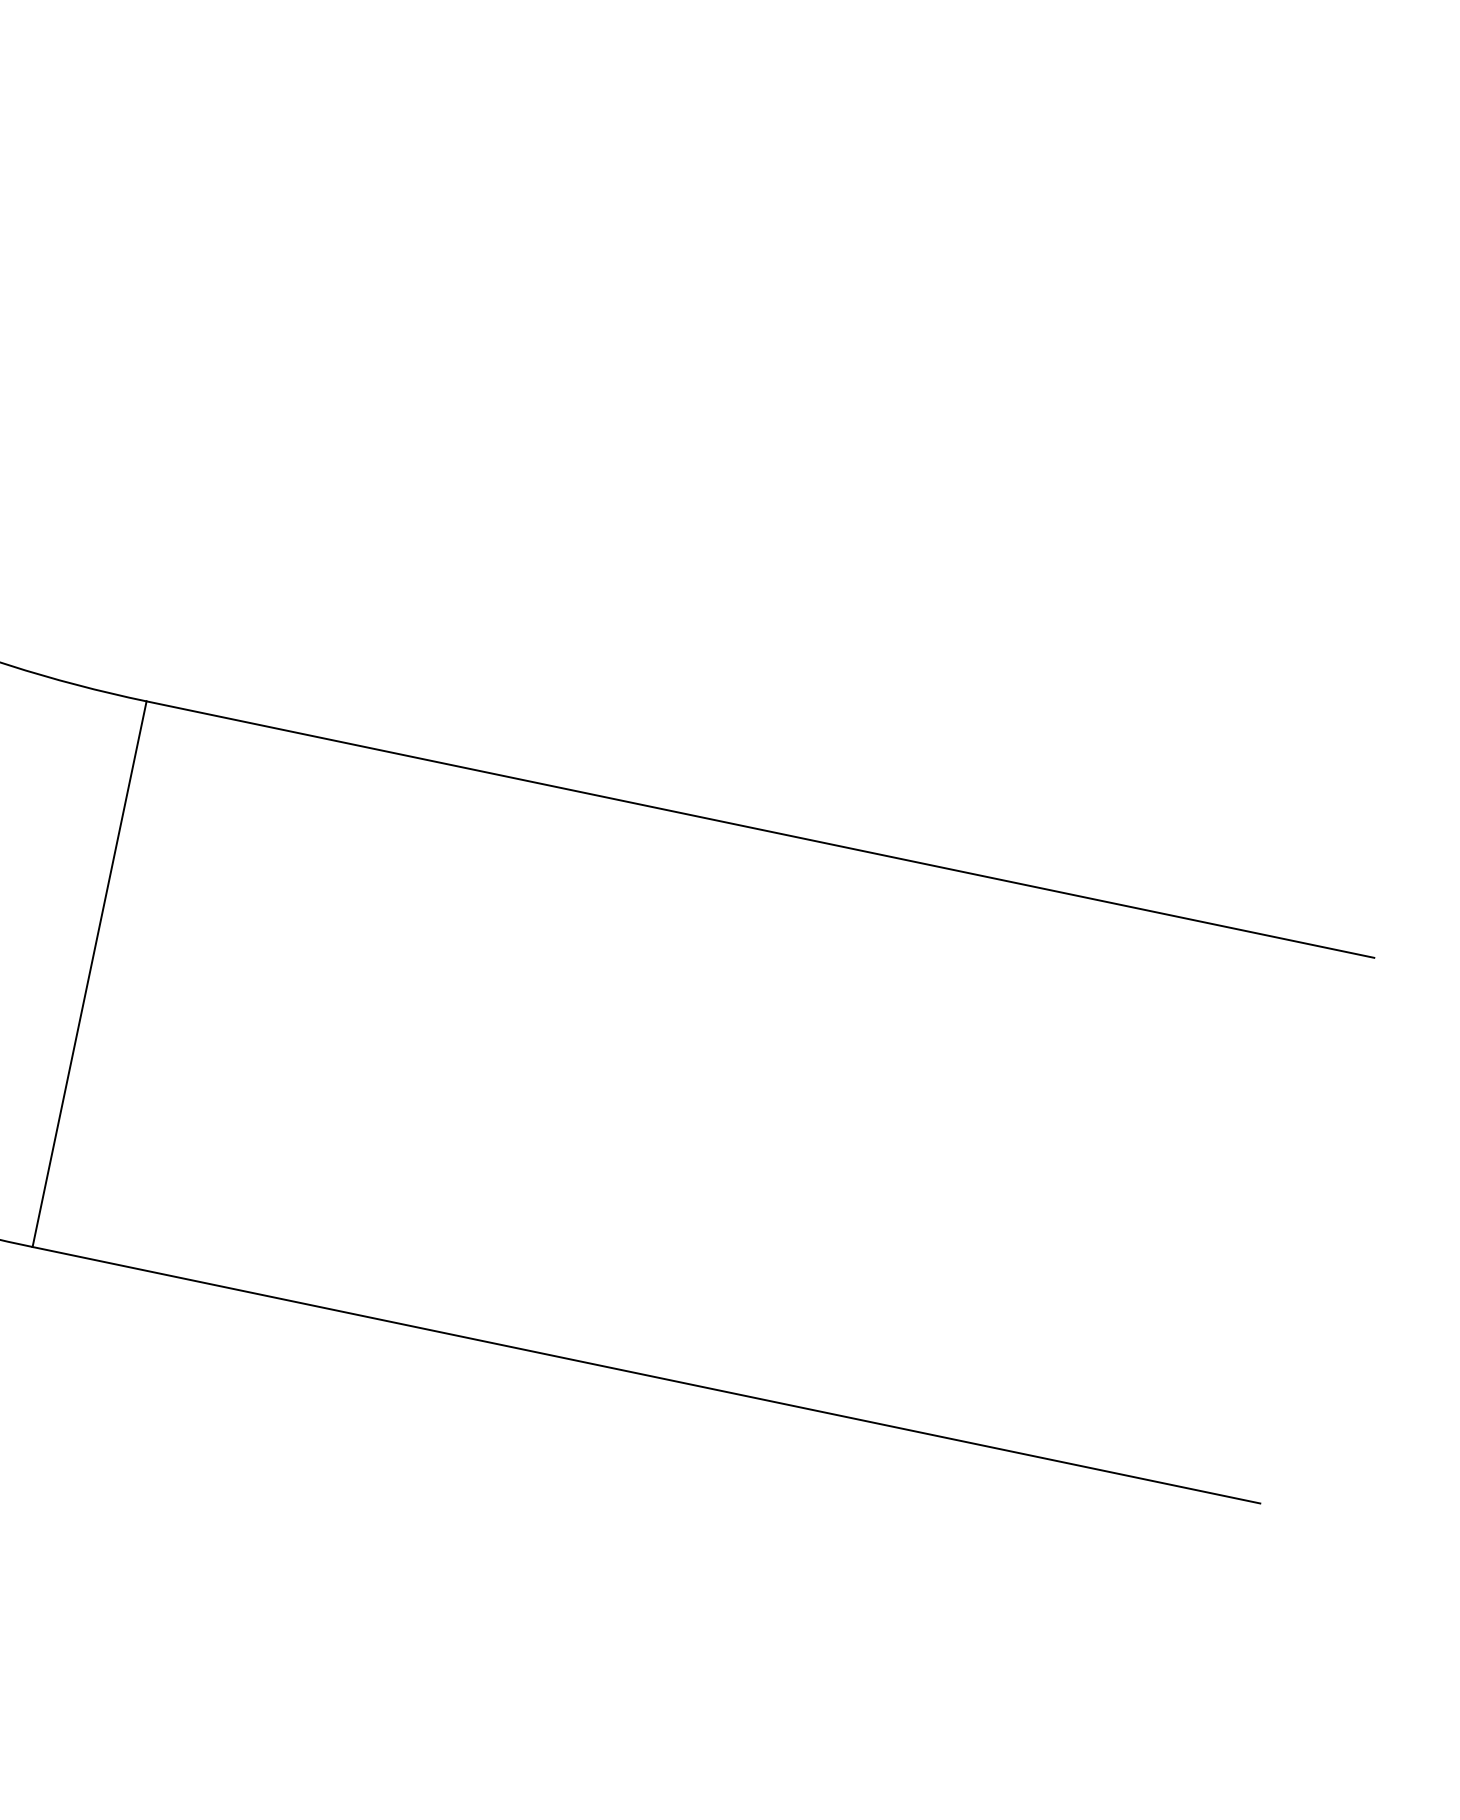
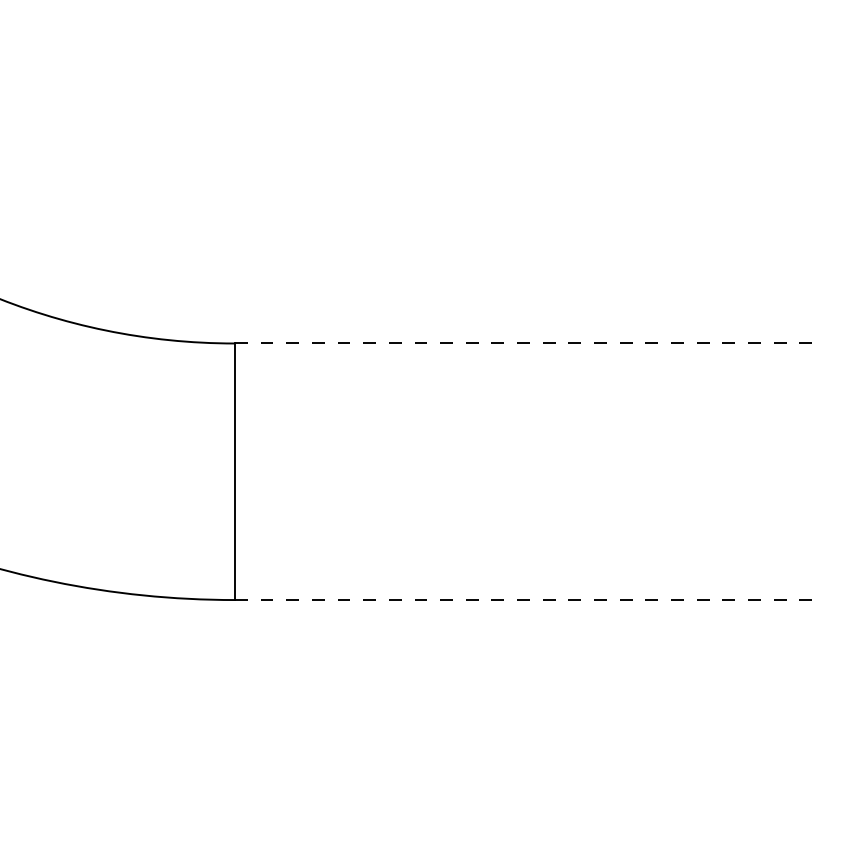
line: (760, 829) -> (523, 343), solid -> dashed
line: (646, 1376) -> (523, 600), solid -> dashed

